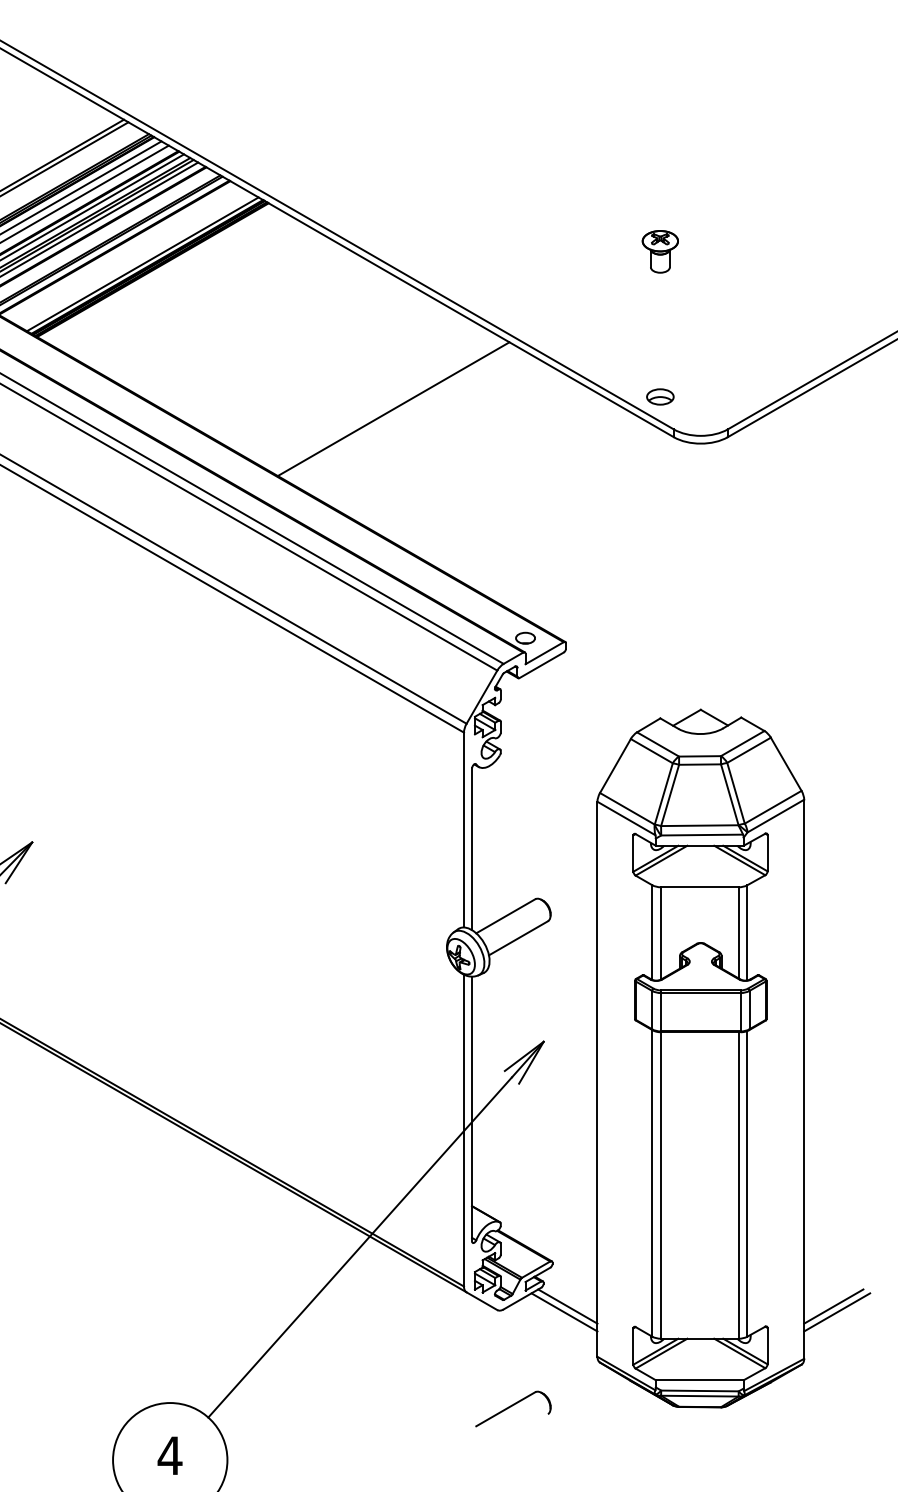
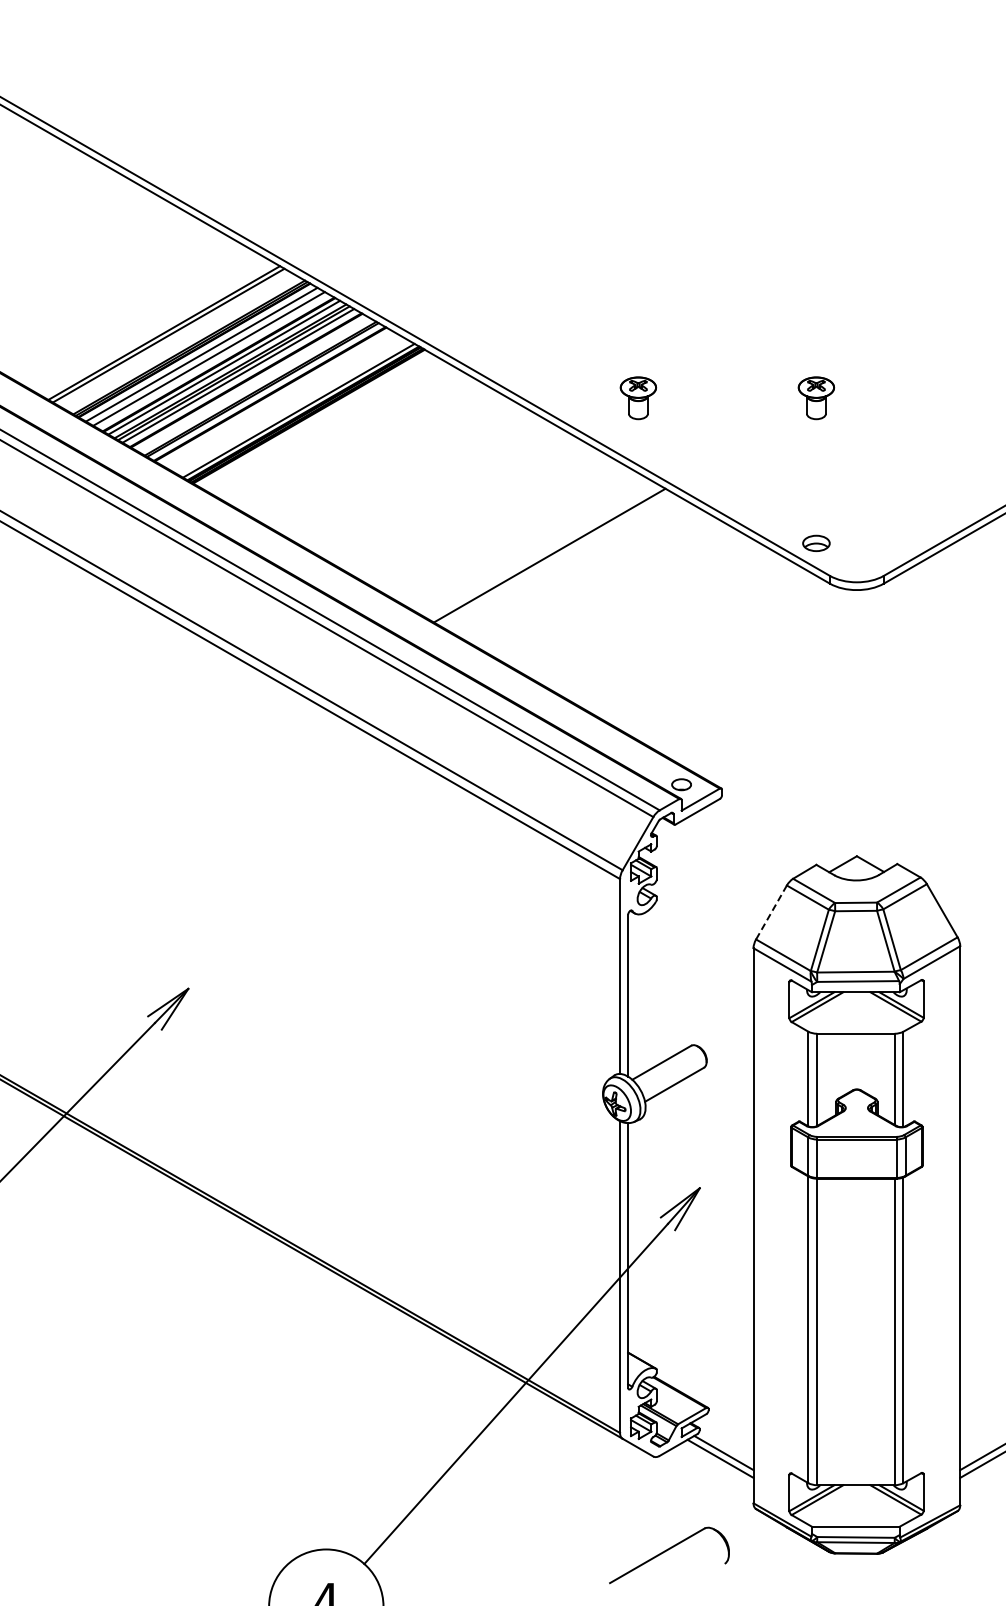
part: (482, 252) -> (638, 398), added
line: (615, 766) -> (771, 912), solid -> dashed
part: (513, 1409) -> (669, 1555), size x1.6

